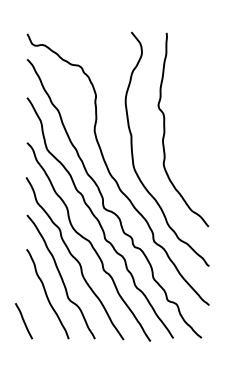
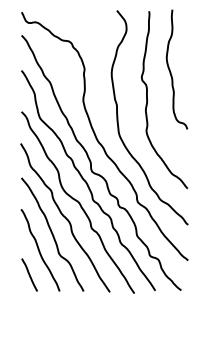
curve: (190, 98) -> (171, 71), added
line: (24, 321) -> (30, 275), moved

